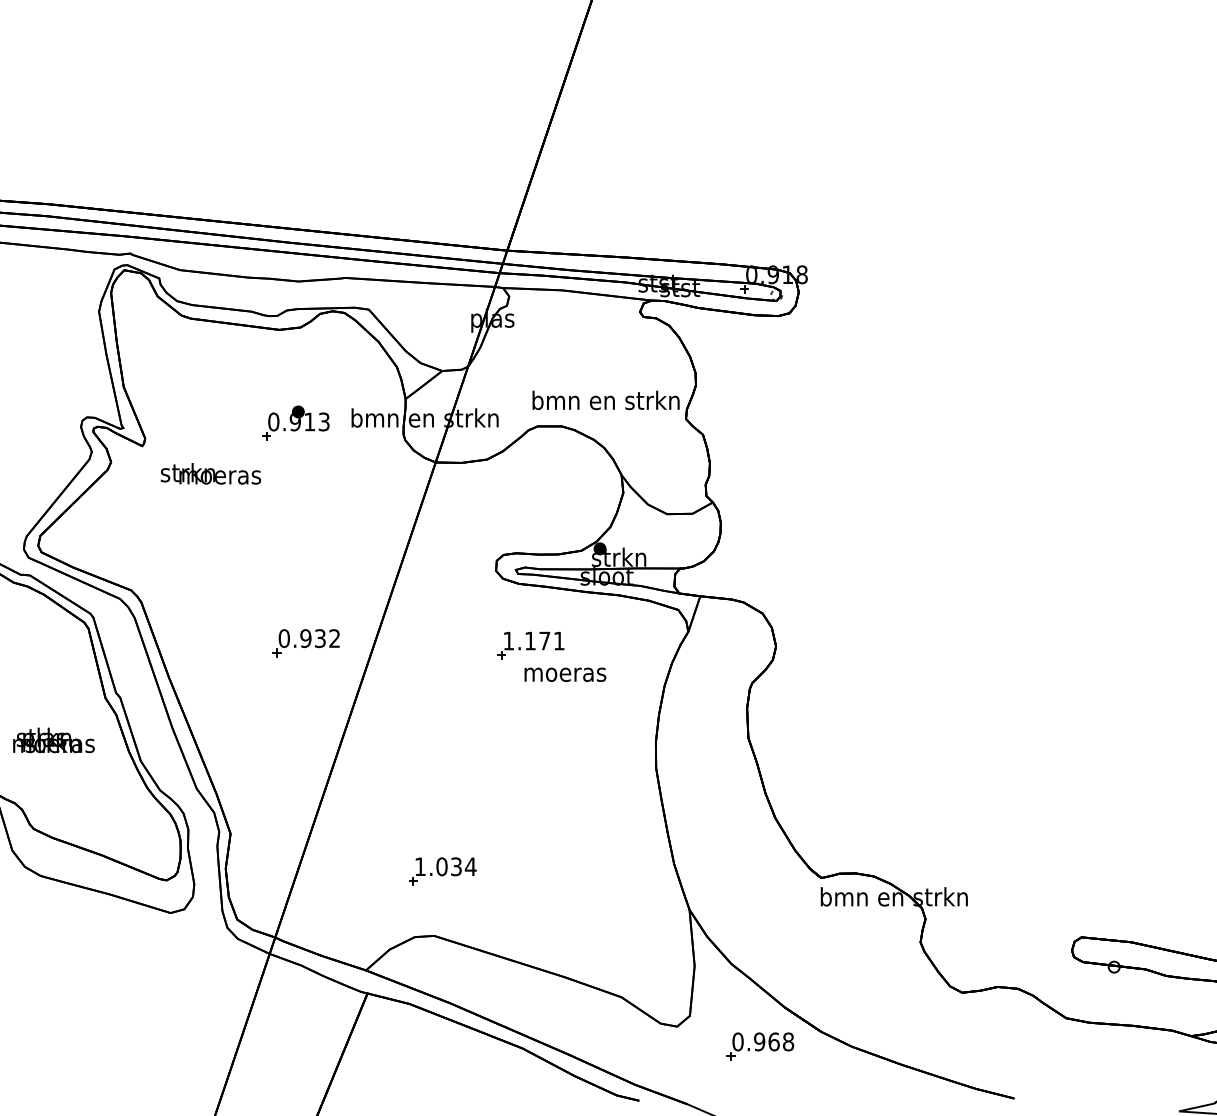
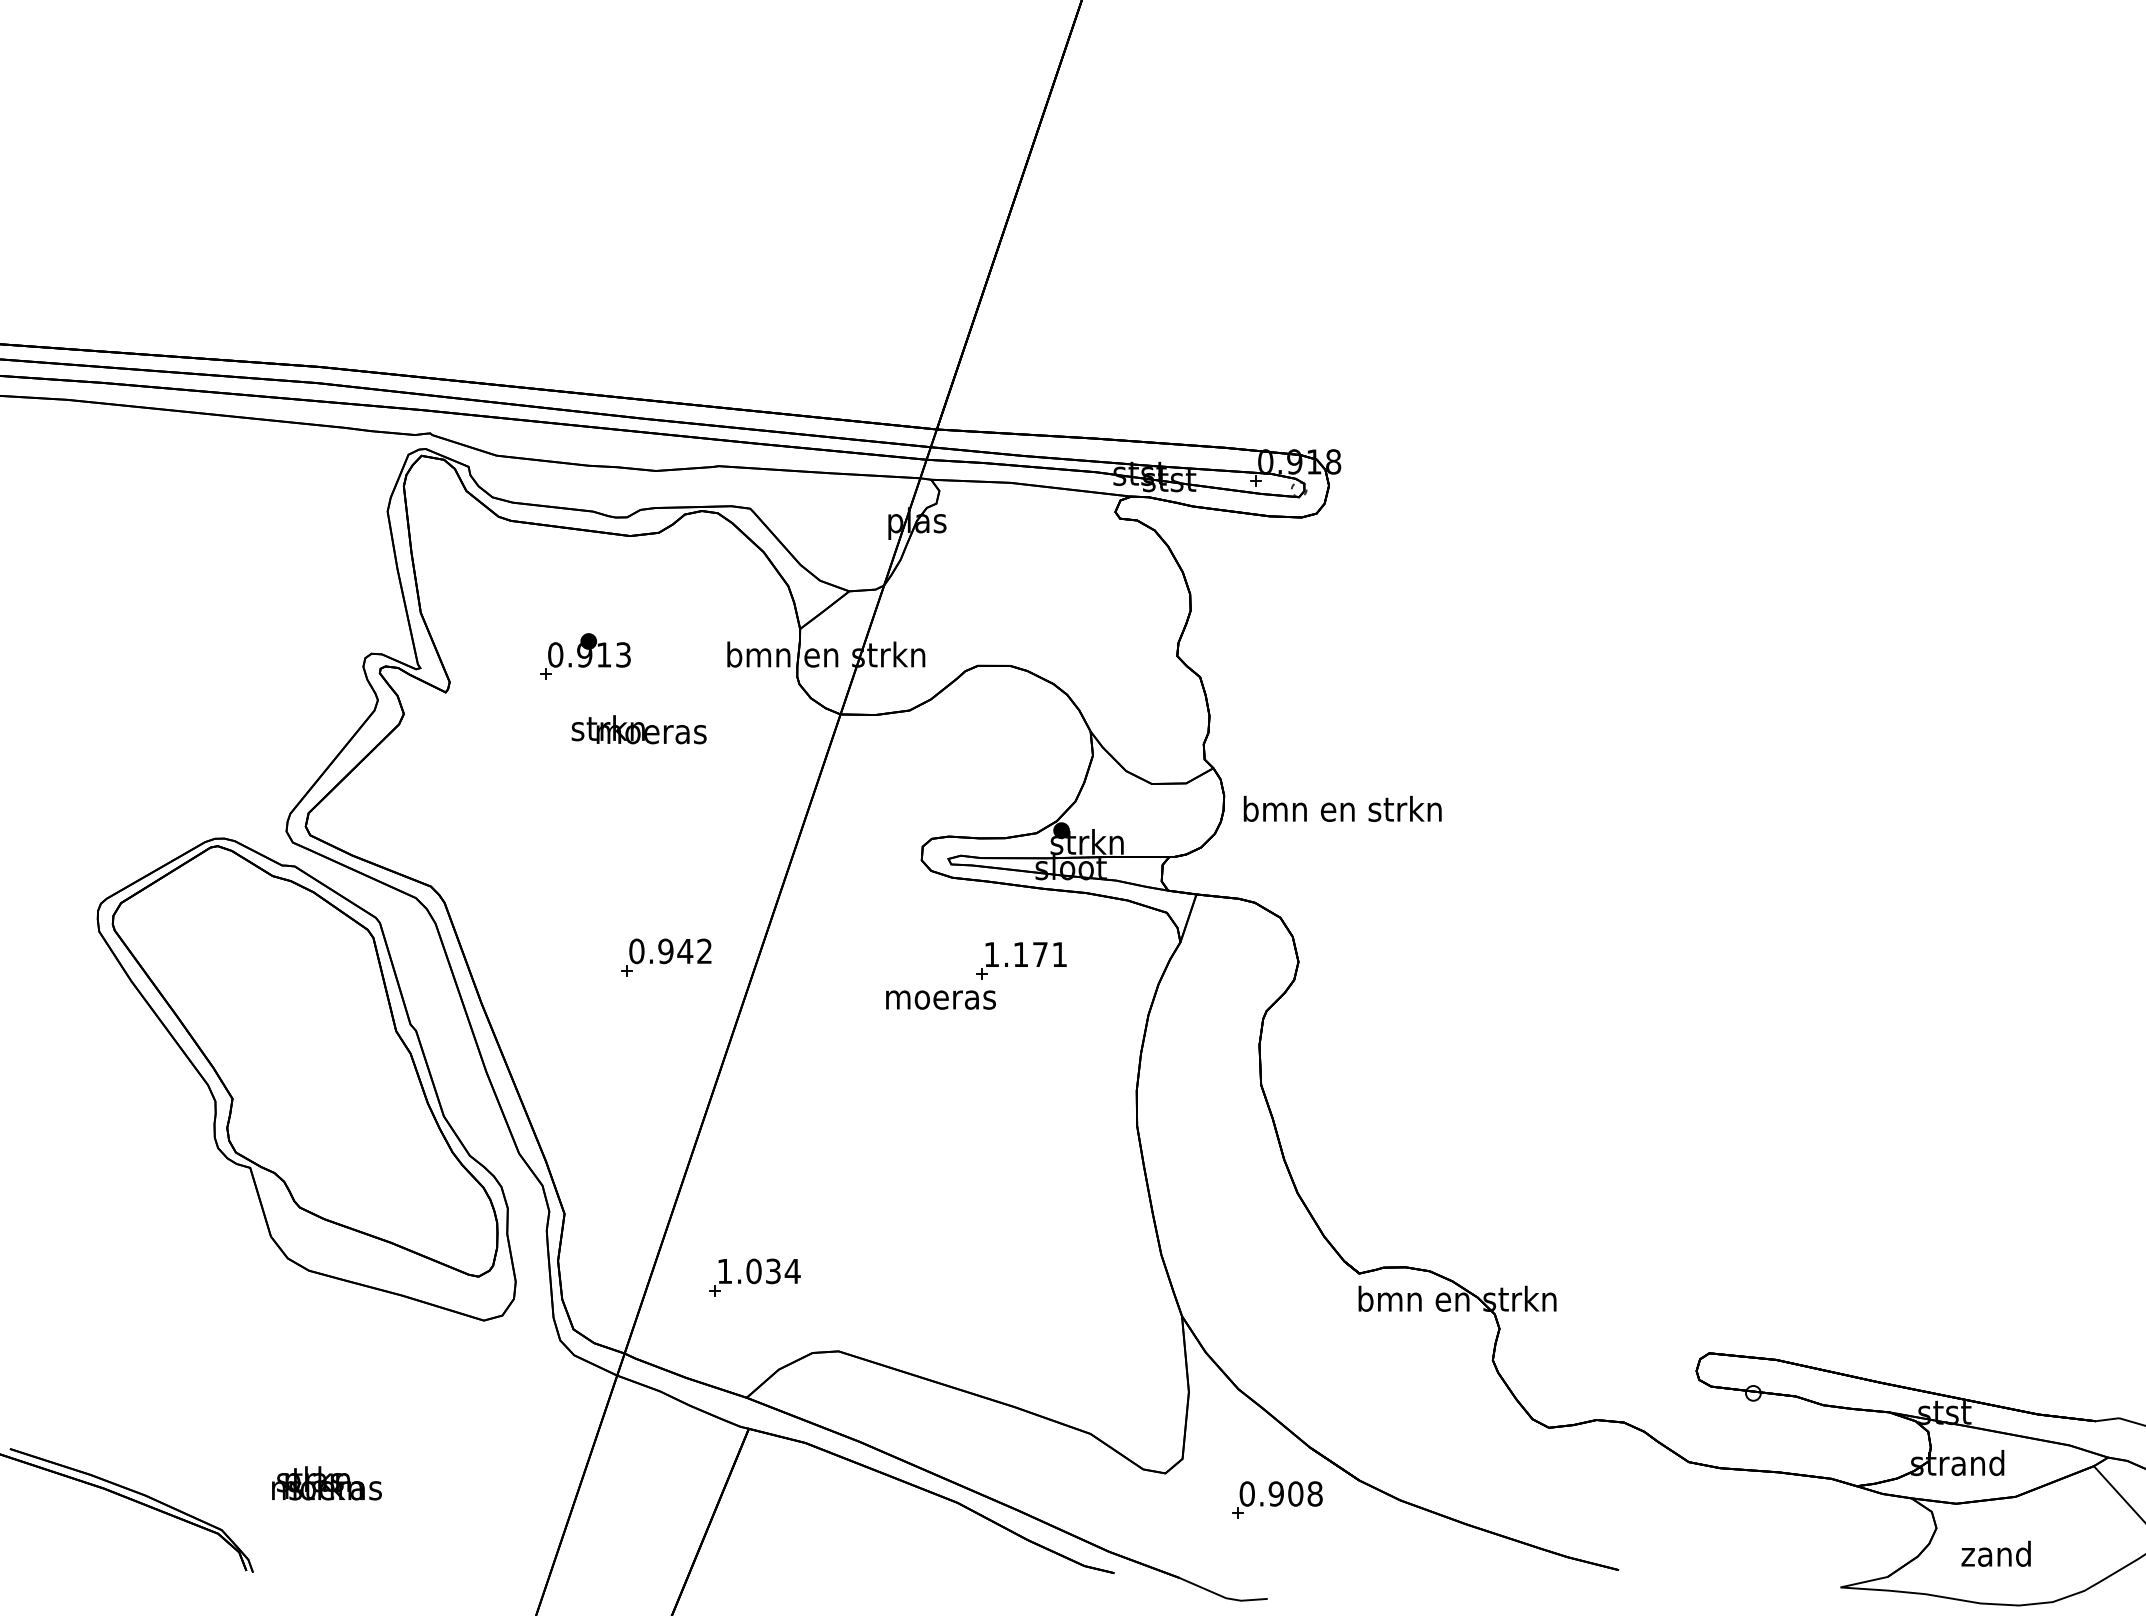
text: (605, 400) -> (1342, 808), moved
part: (295, 423) -> (585, 656), moved
text: (210, 473) -> (638, 729), moved
text: (320, 638) -> (685, 951), 0.932 -> 0.942
part: (530, 645) -> (1021, 960), moved
text: (565, 674) -> (940, 999), moved
text: (53, 740) -> (326, 1483), moved
part: (442, 871) -> (754, 1277), moved
text: (773, 1041) -> (1295, 1493), 0.968 -> 0.908

